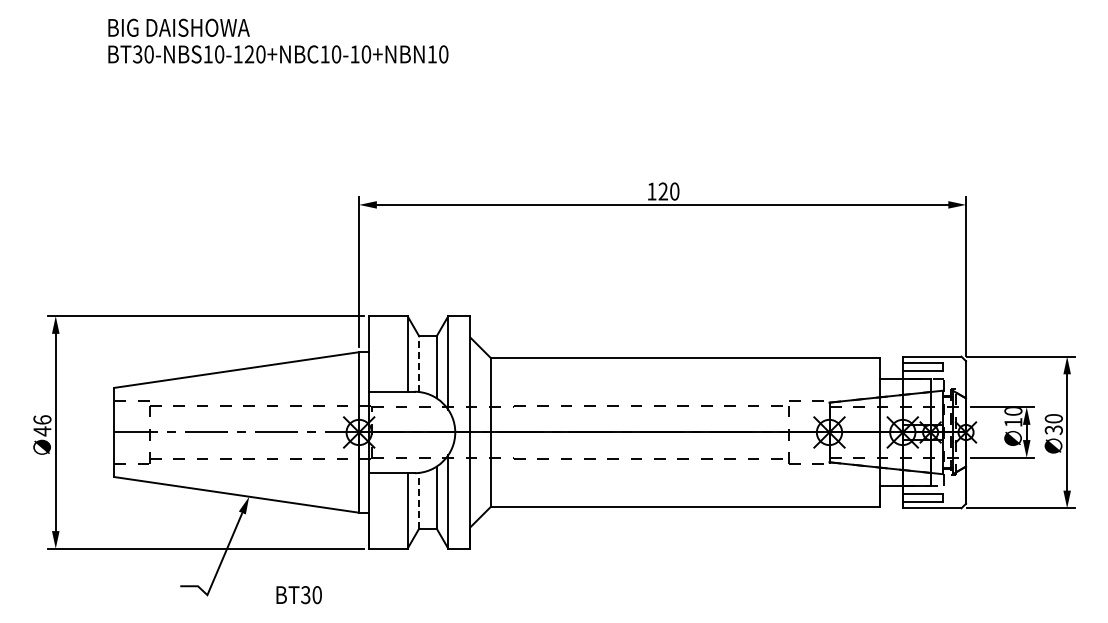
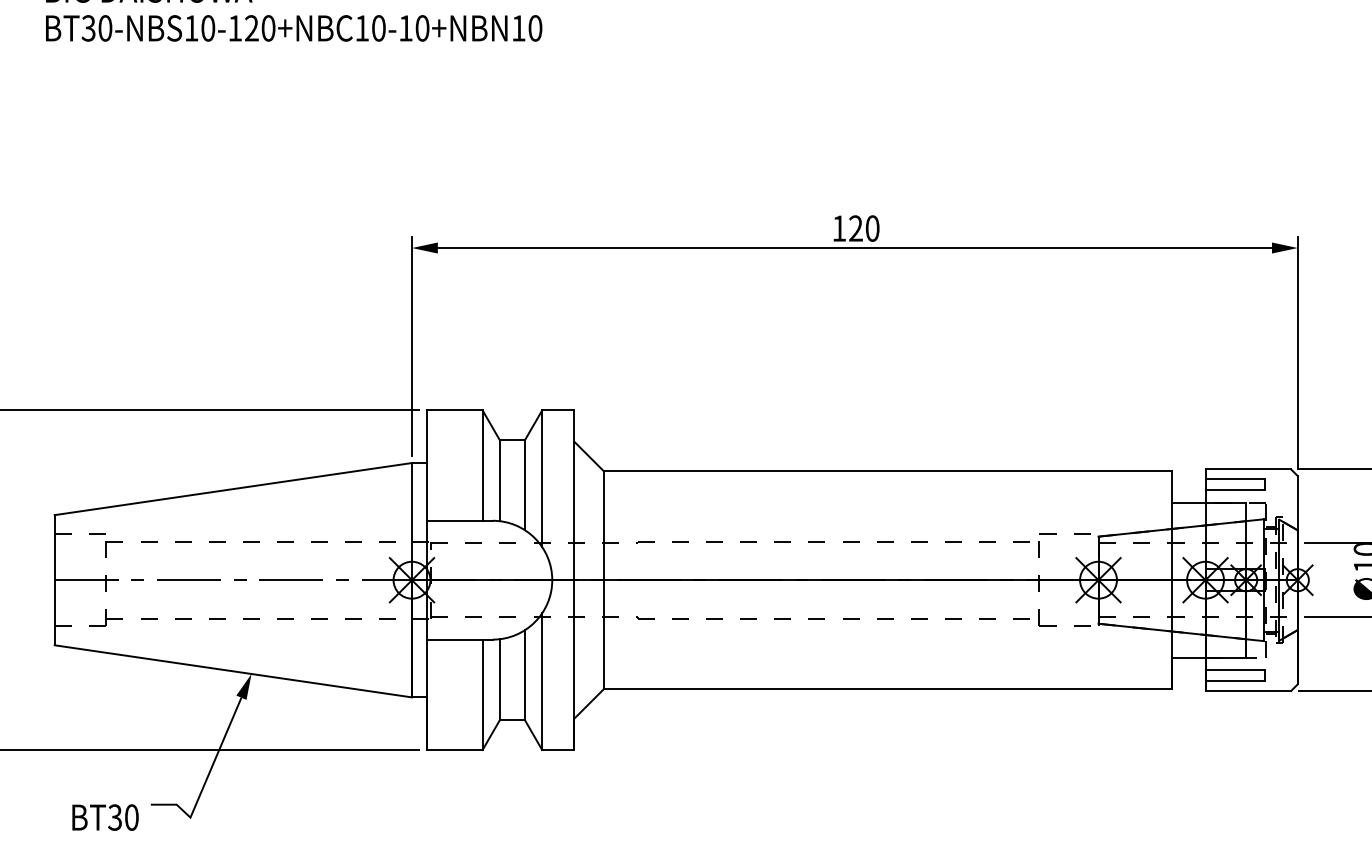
line: (419, 364) -> (500, 480), dashed -> solid
line: (419, 500) -> (500, 679), dashed -> solid
text: (298, 595) -> (104, 818), moved

